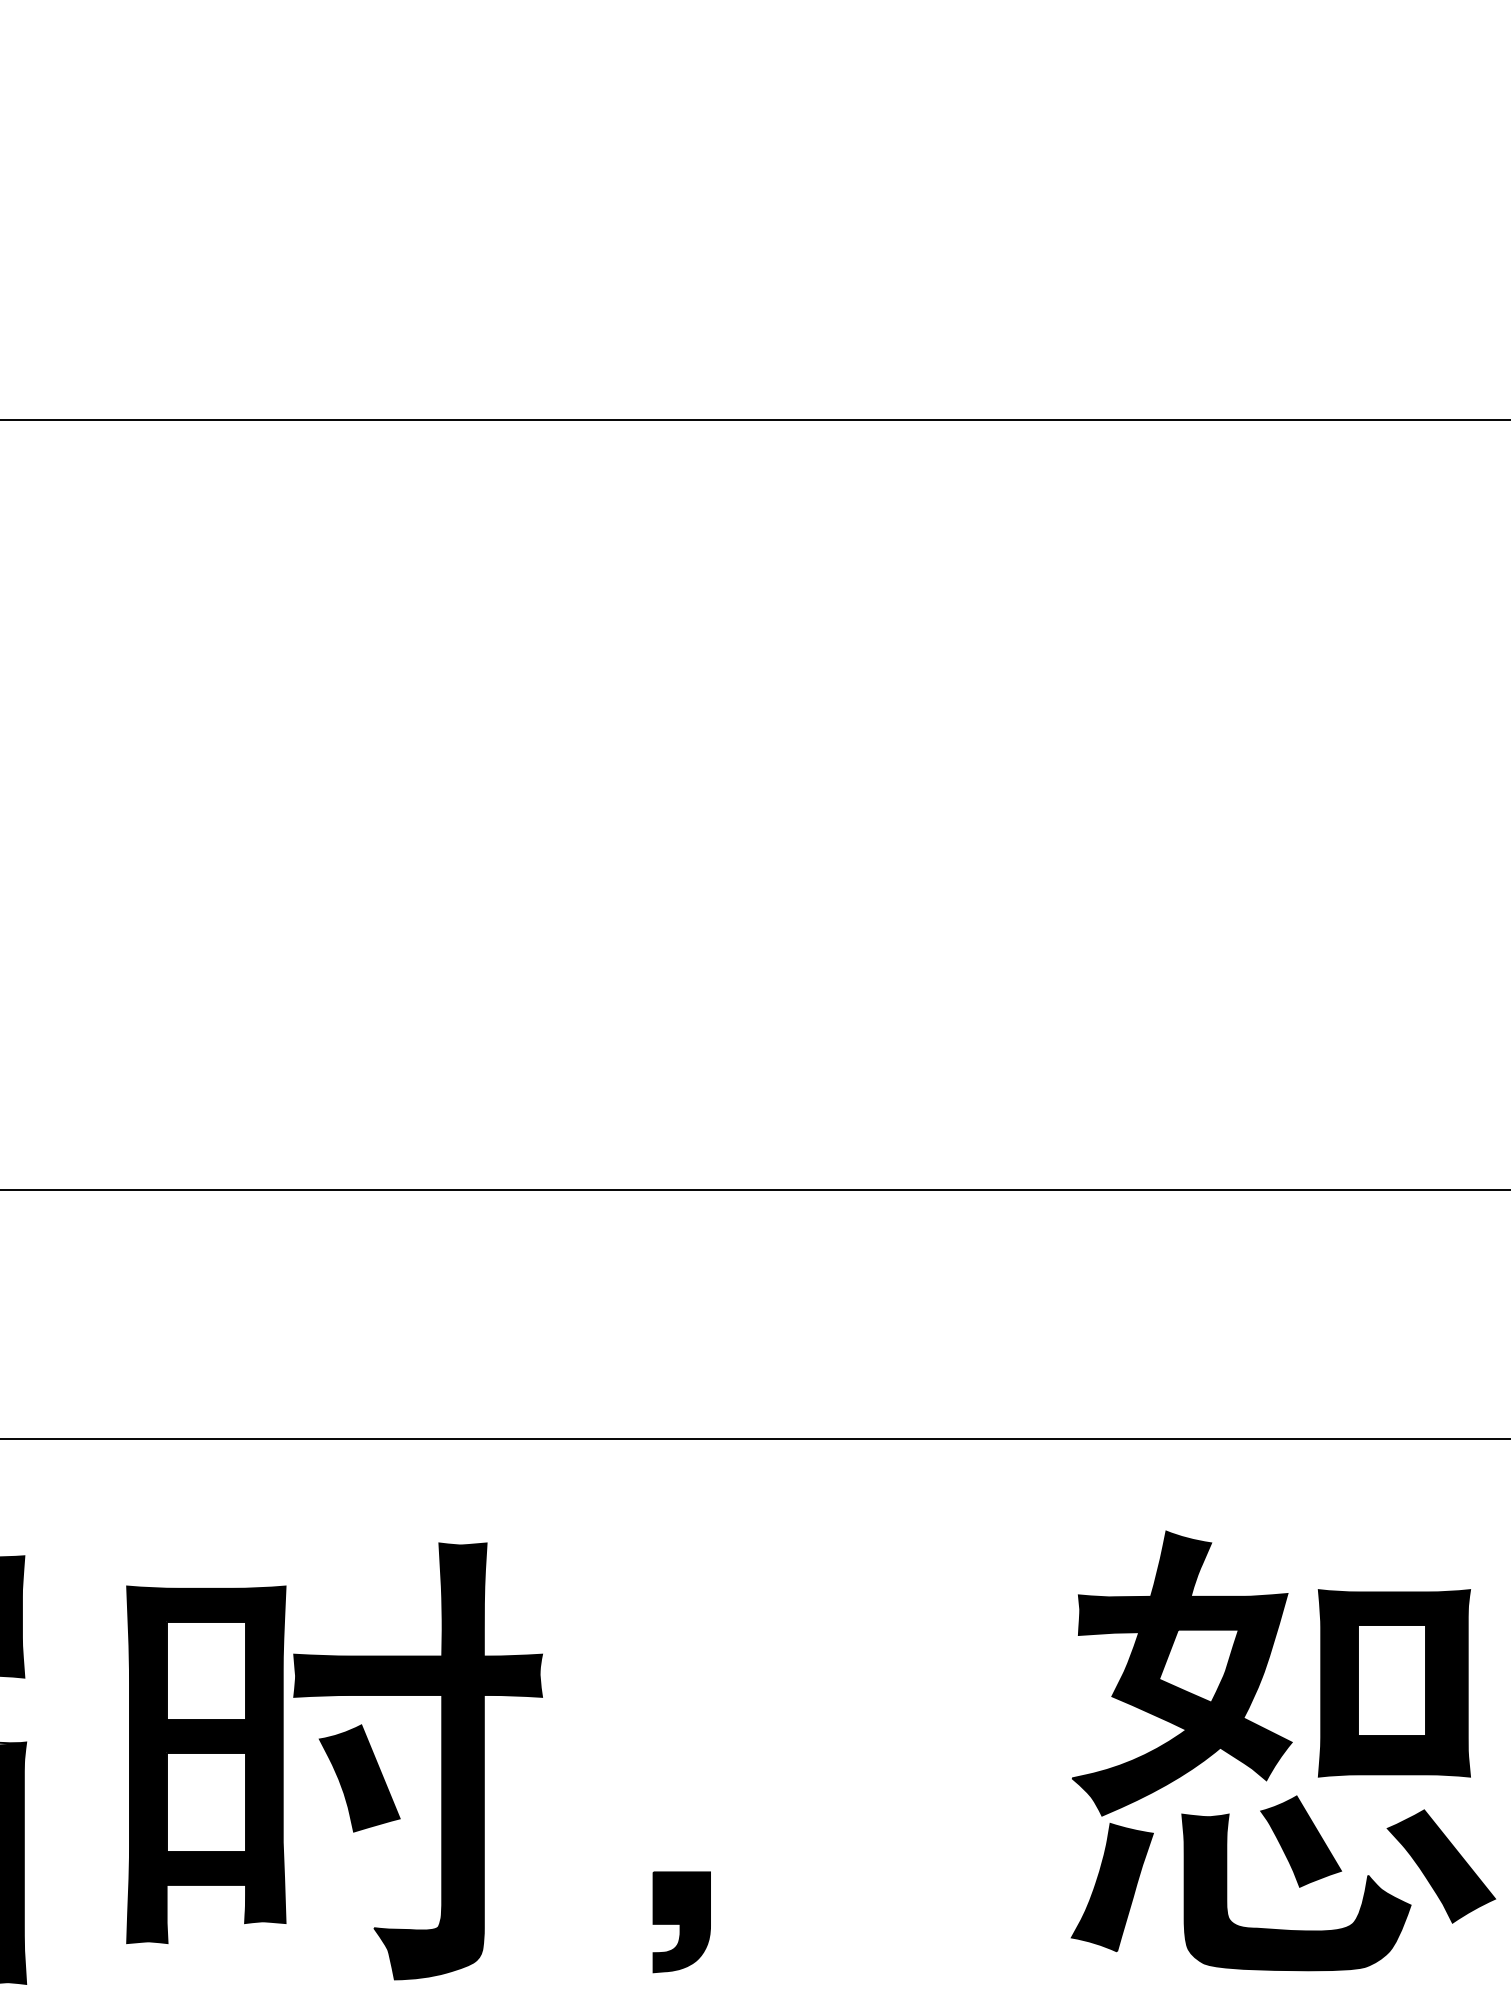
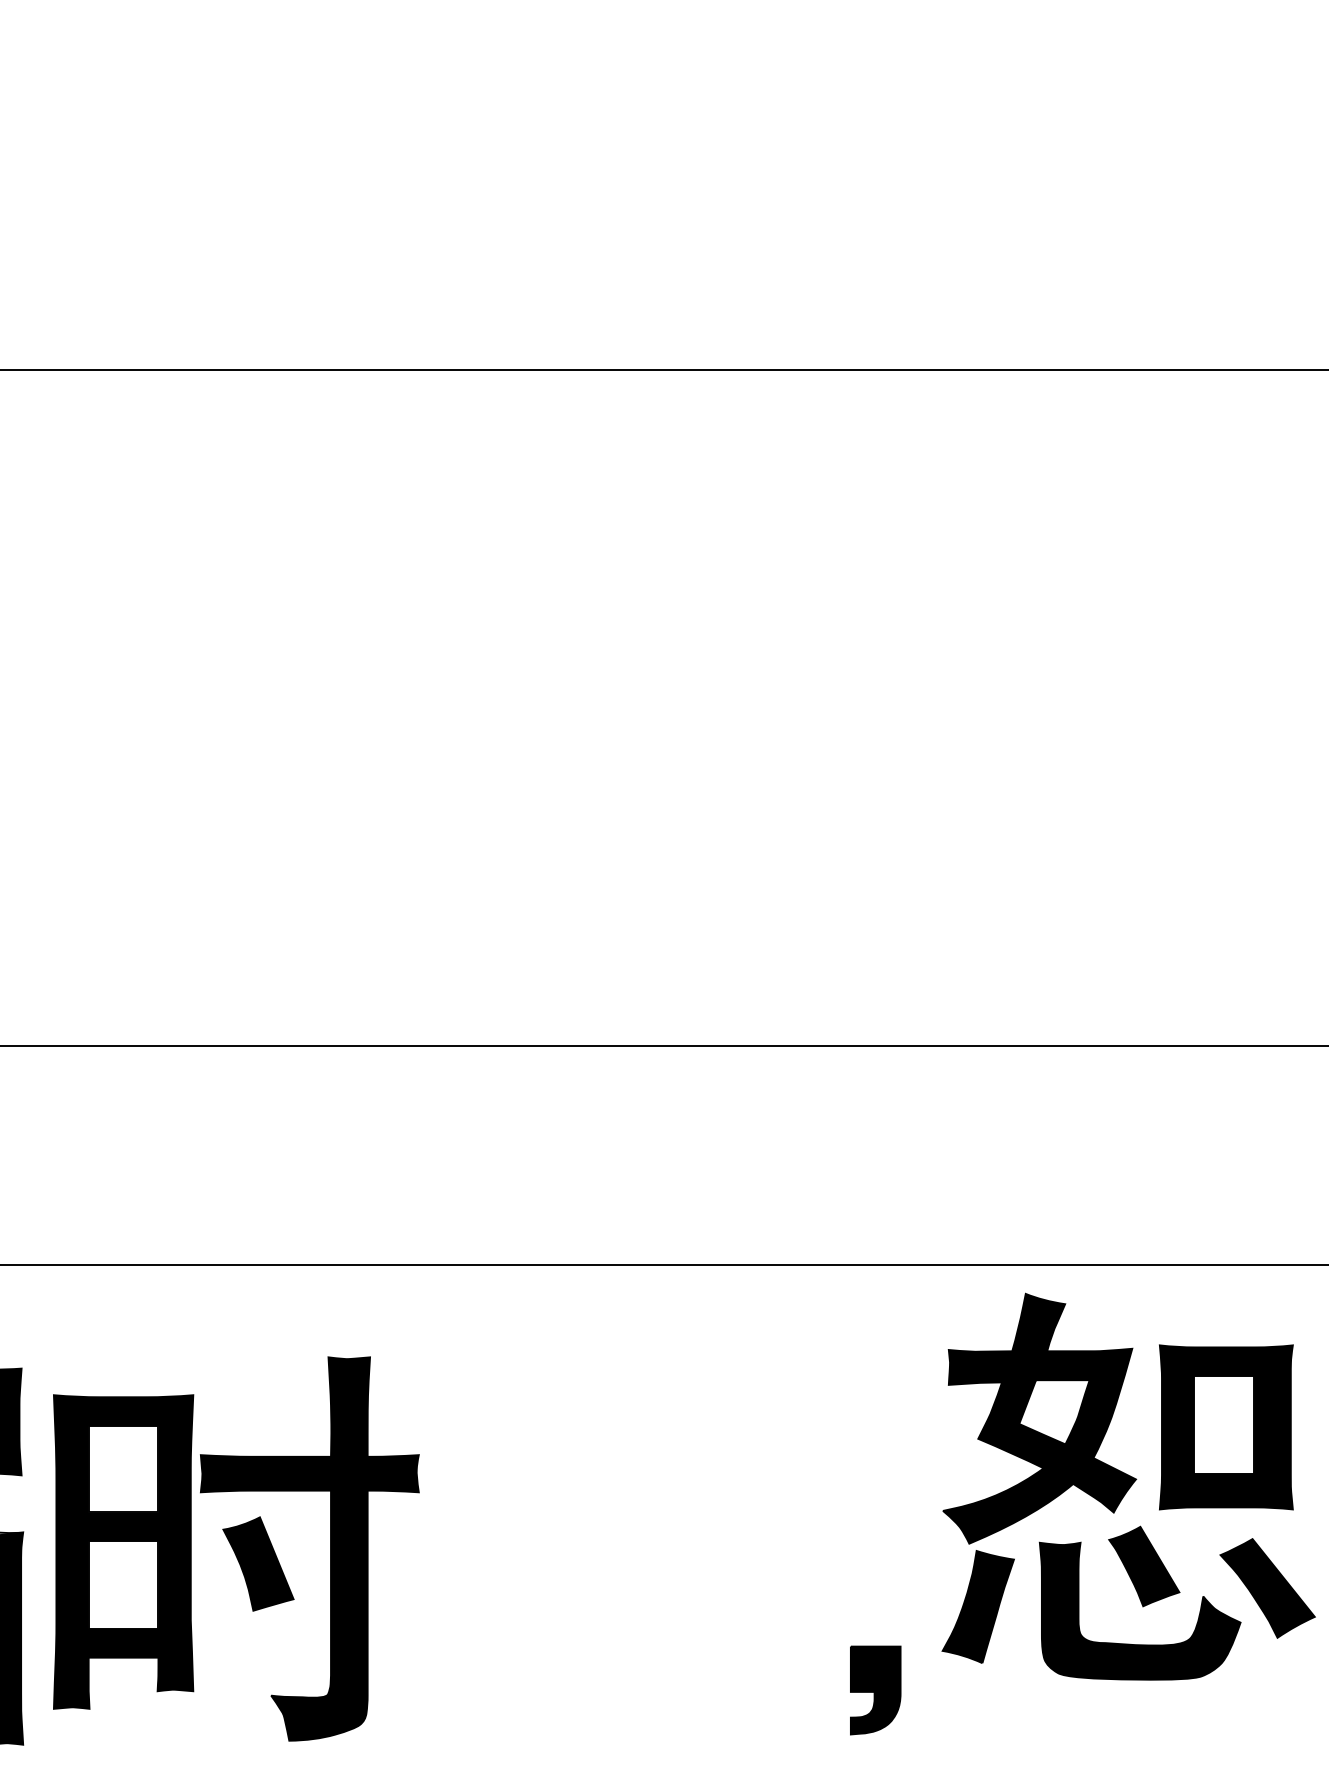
part: (1283, 1750) -> (1128, 1486), moved
part: (334, 1760) -> (236, 1548), moved
part: (681, 1922) -> (875, 1690), moved

